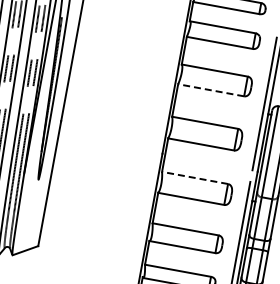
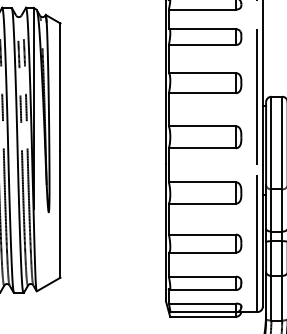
line: (211, 90) -> (202, 93), dashed -> solid
line: (195, 178) -> (202, 182), dashed -> solid

